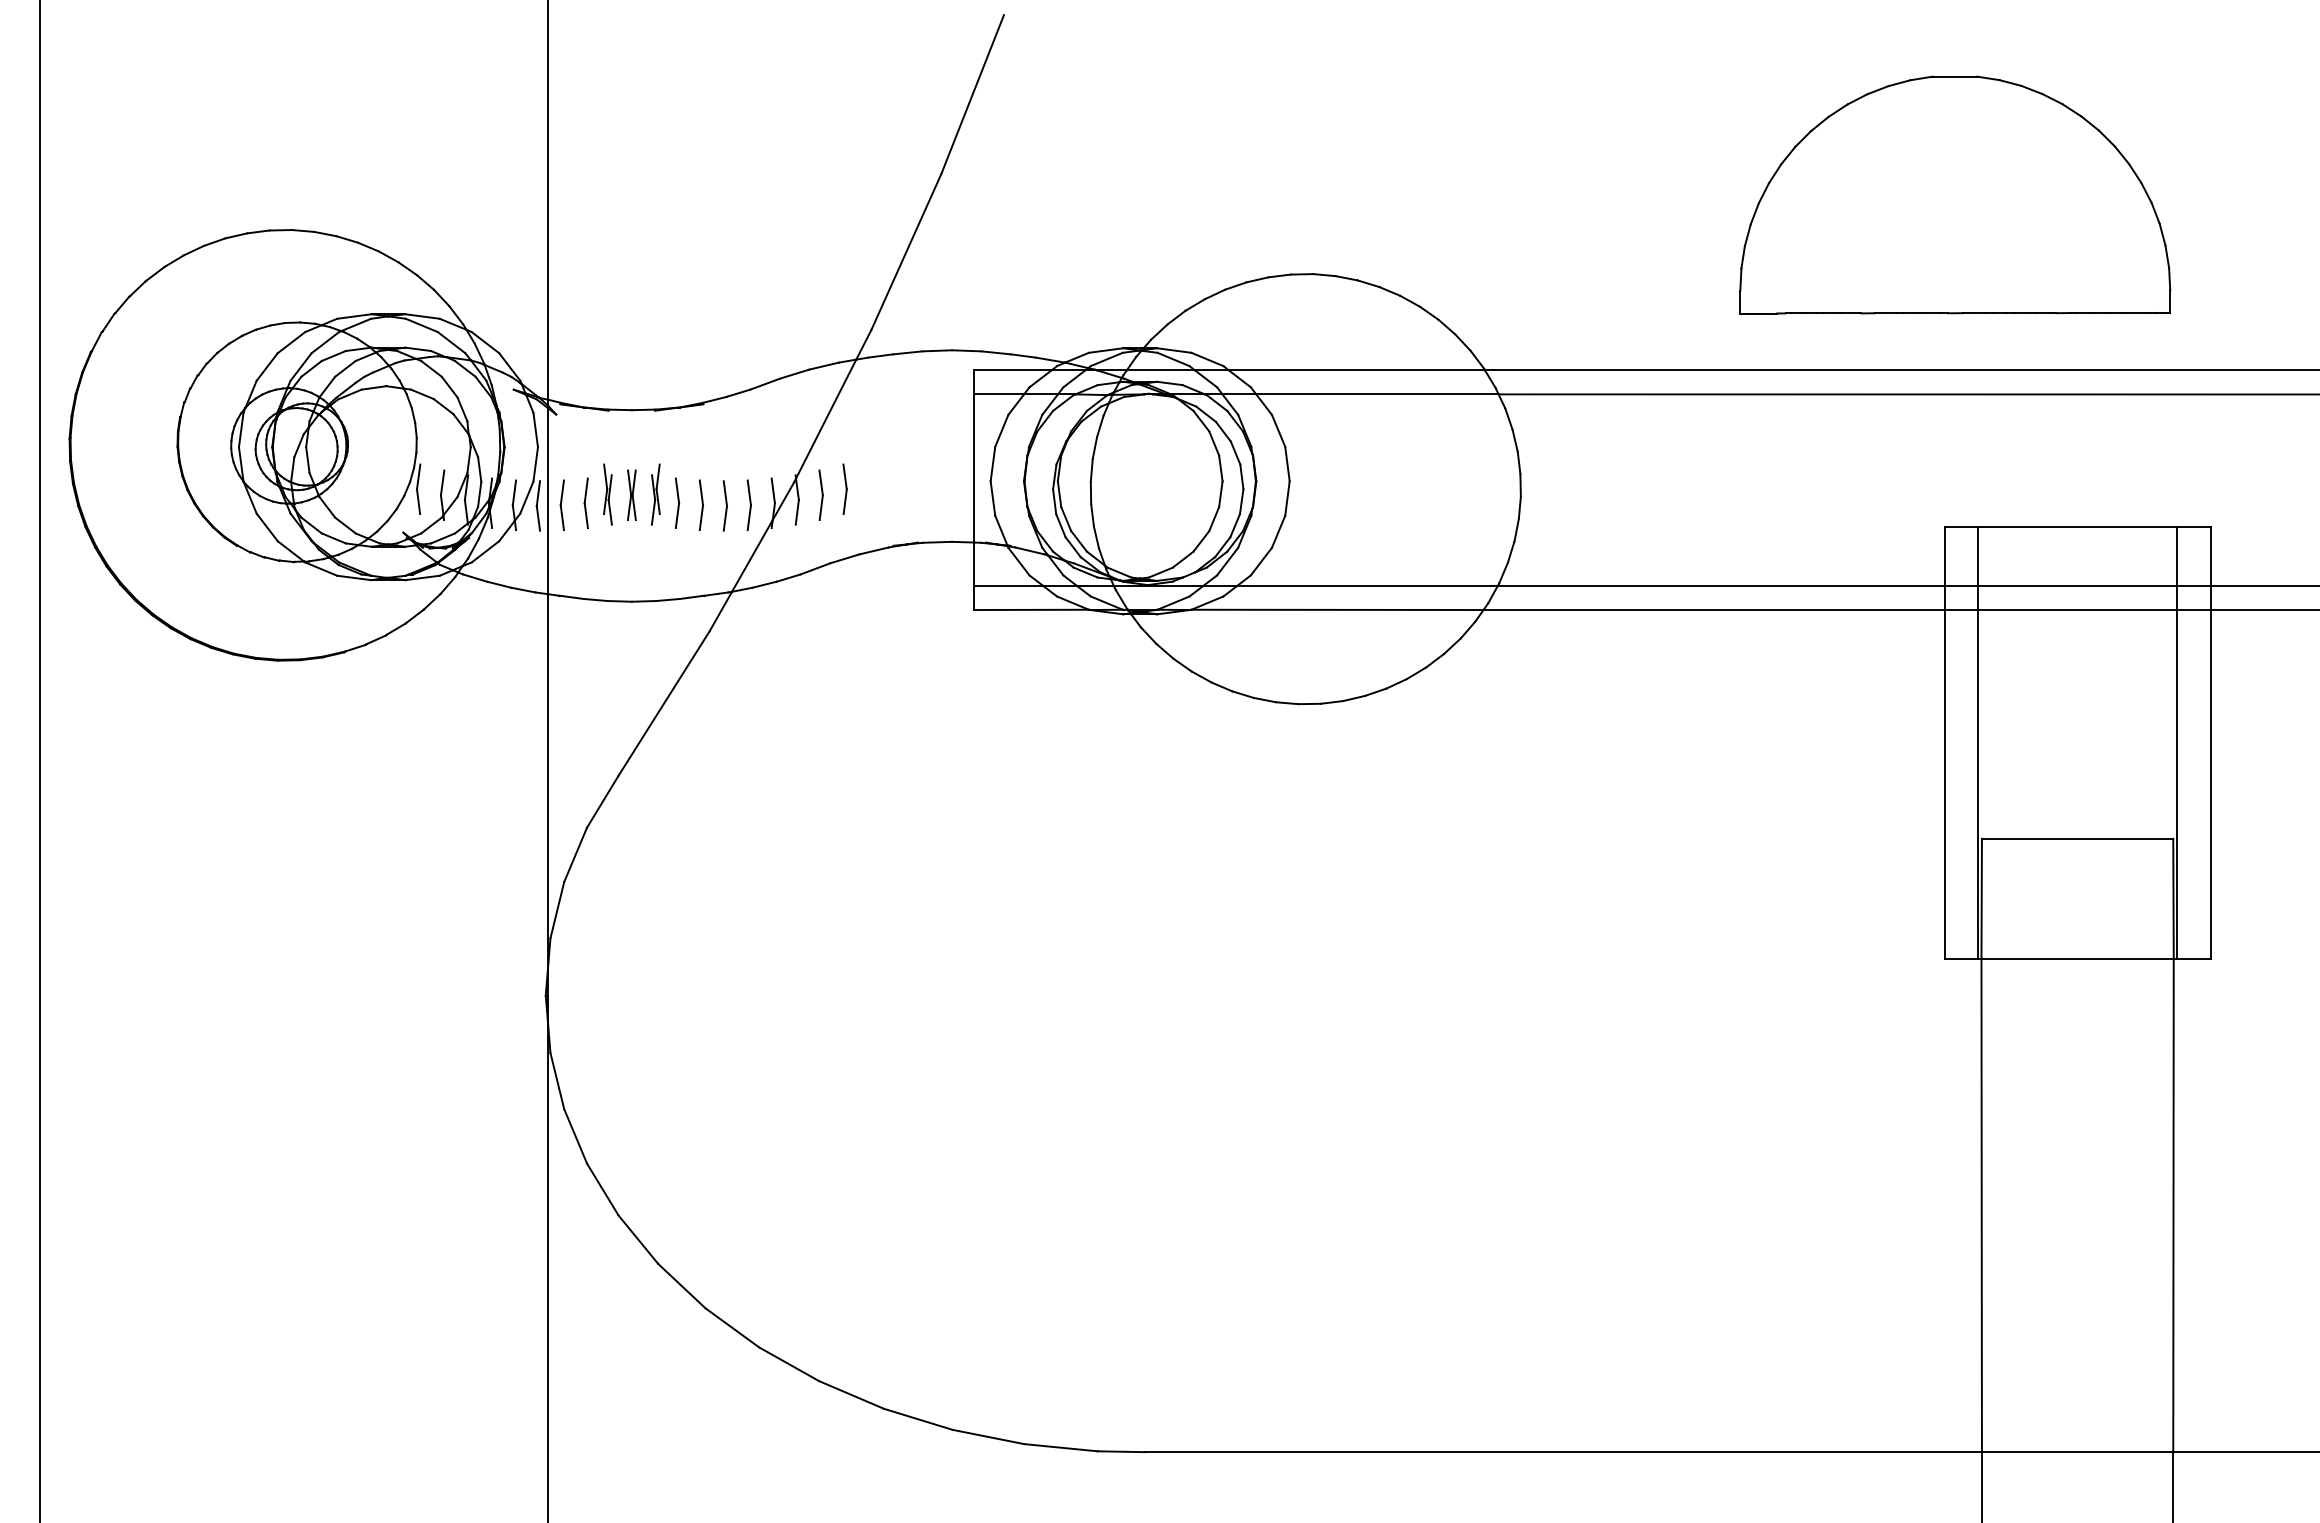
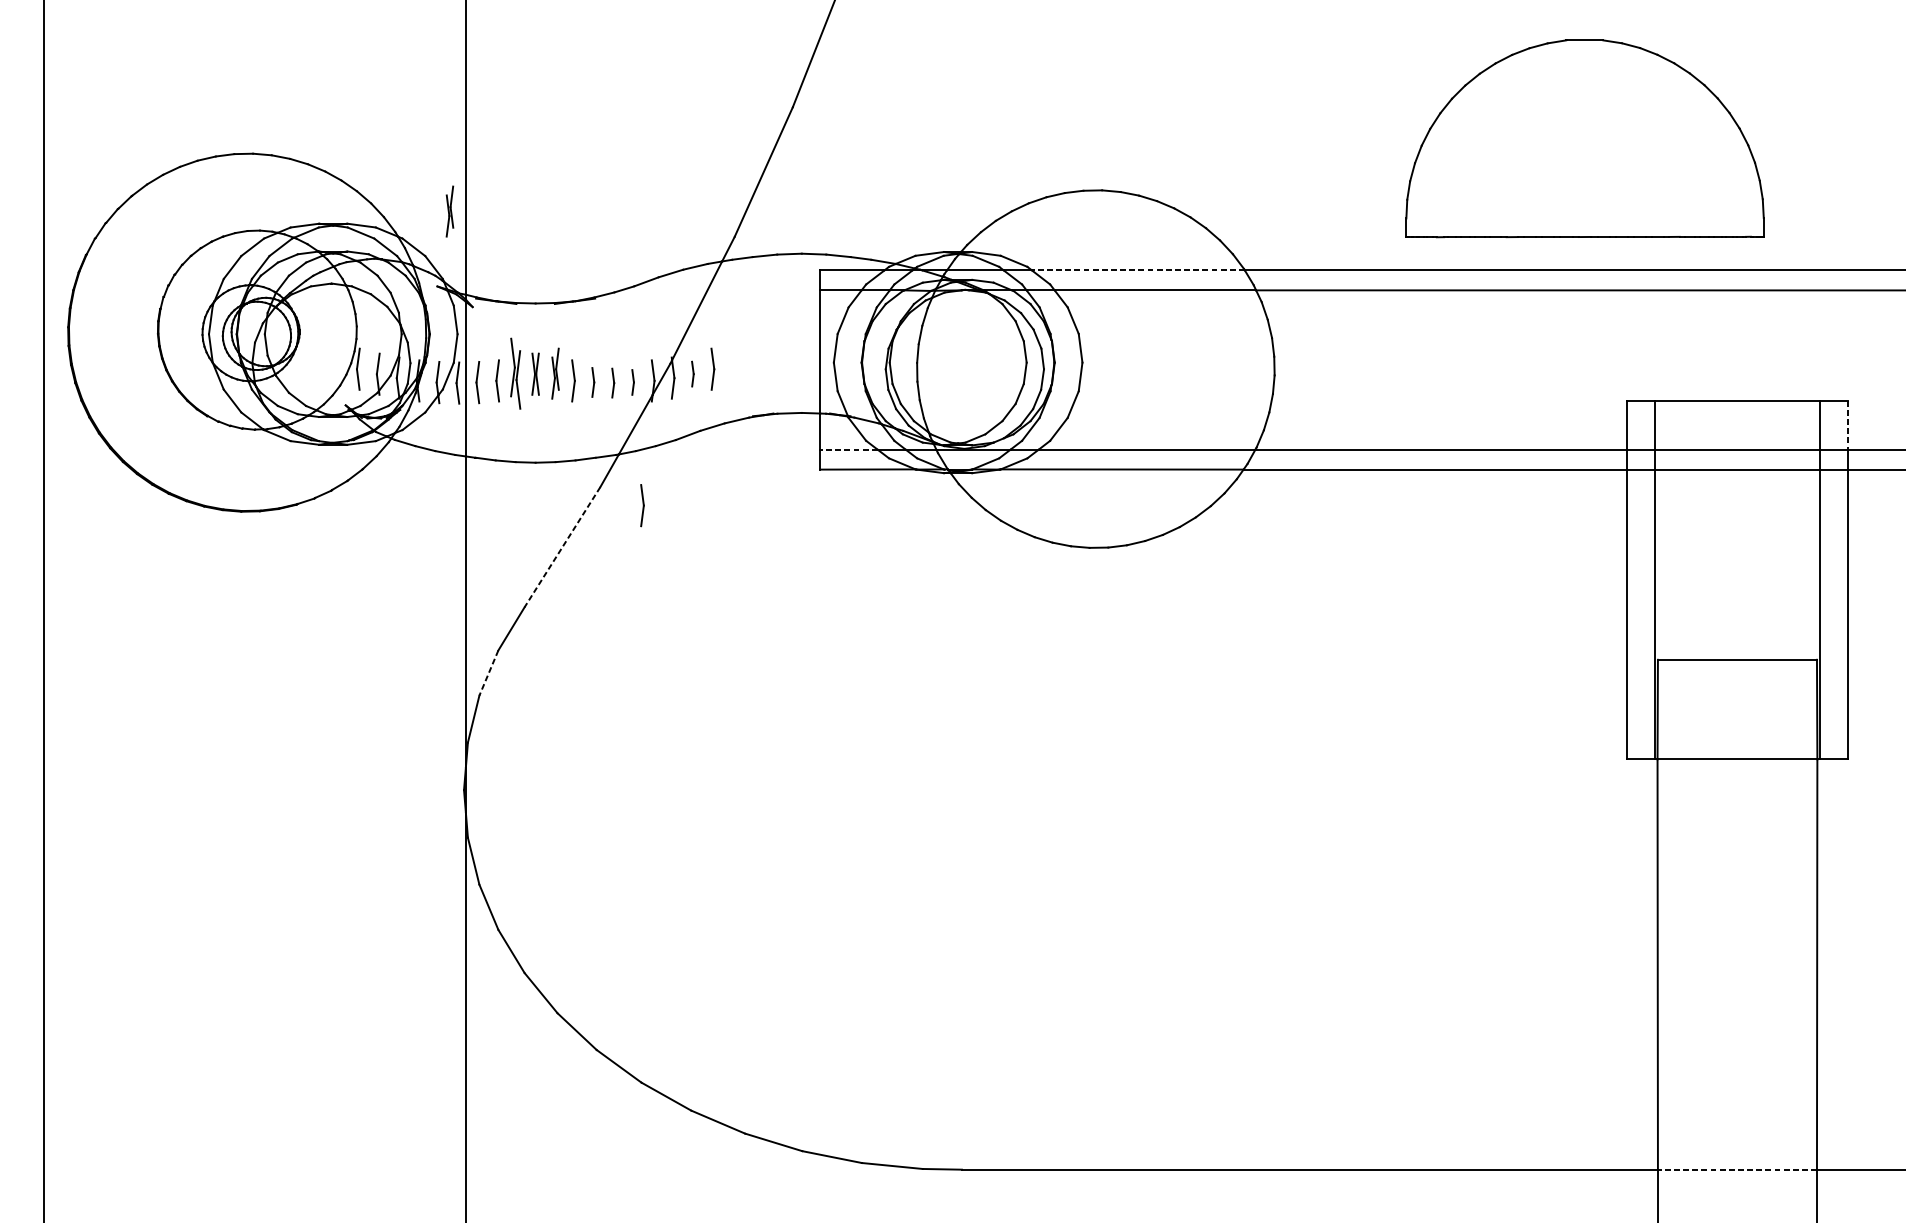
part: (1955, 194) -> (1585, 138), moved
part: (528, 299) -> (449, 211), added
line: (1356, 370) -> (1137, 270), solid -> dashed
part: (607, 494) -> (515, 373), size x1.4
part: (820, 494) -> (692, 373), size x0.6
part: (700, 504) -> (592, 381), size x0.7
part: (748, 504) -> (632, 381), size x0.6
part: (724, 505) -> (612, 382), size x0.7
line: (2210, 557) -> (1847, 425), solid -> dashed
line: (1008, 586) -> (848, 450), solid -> dashed
part: (760, 652) -> (642, 504), added
line: (663, 703) -> (561, 547), solid -> dashed
line: (575, 854) -> (488, 672), solid -> dashed
line: (2077, 1452) -> (1737, 1169), solid -> dashed

